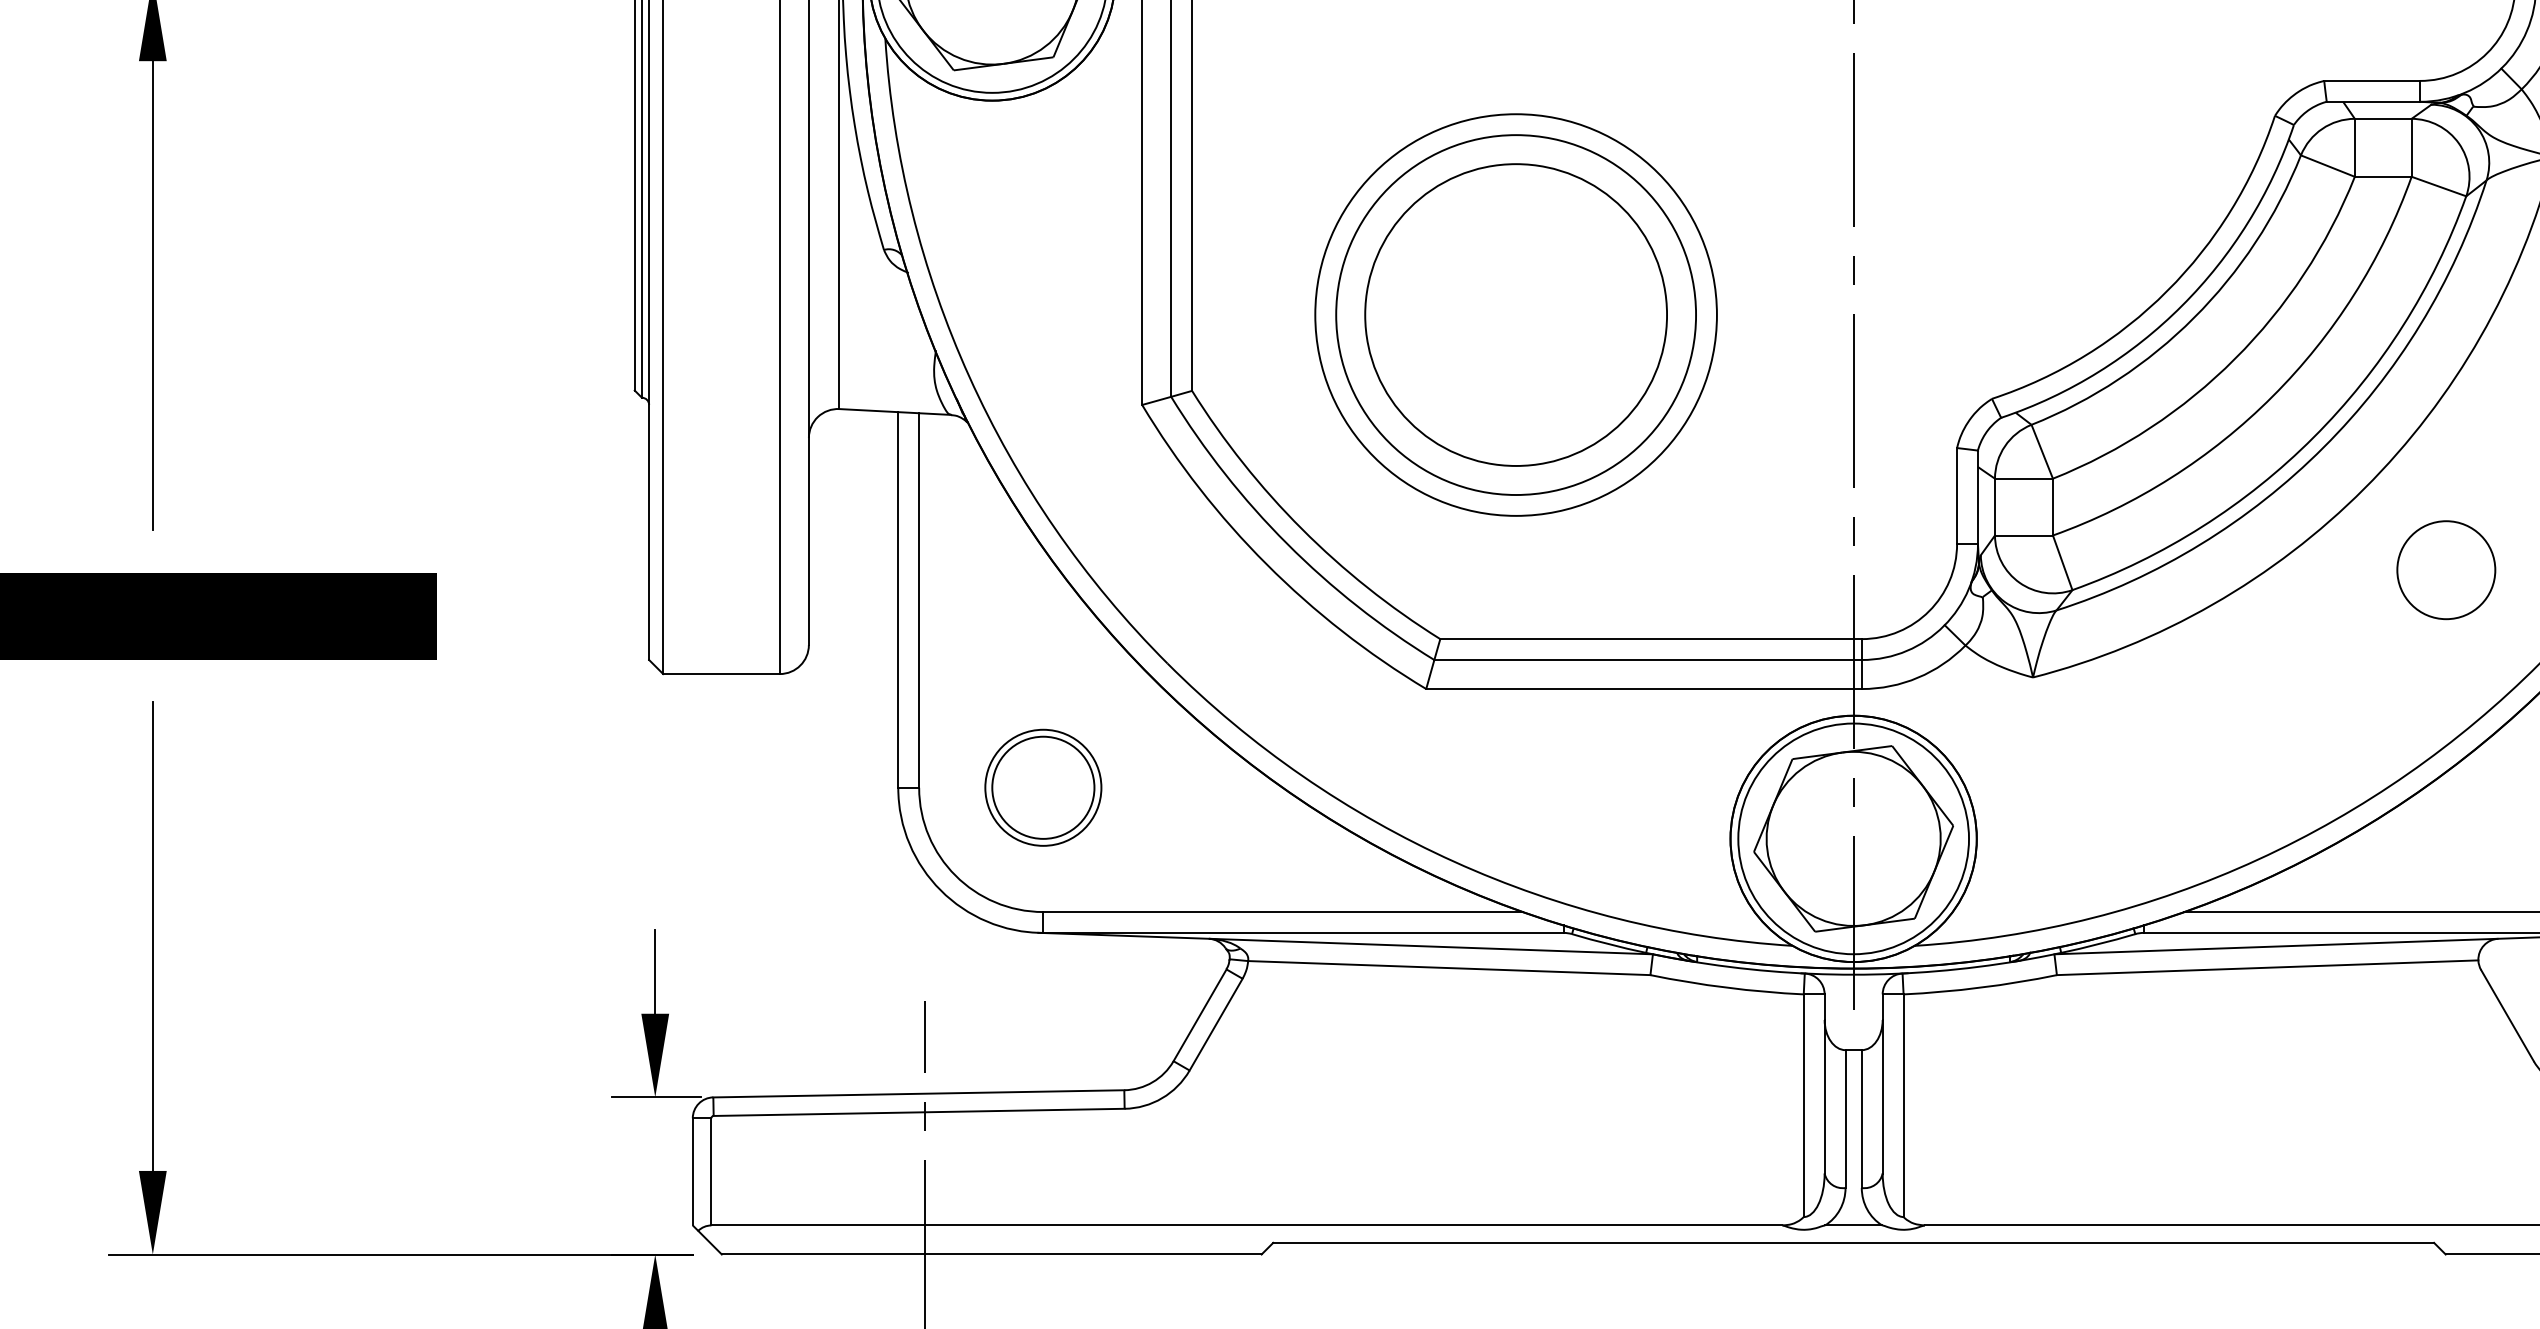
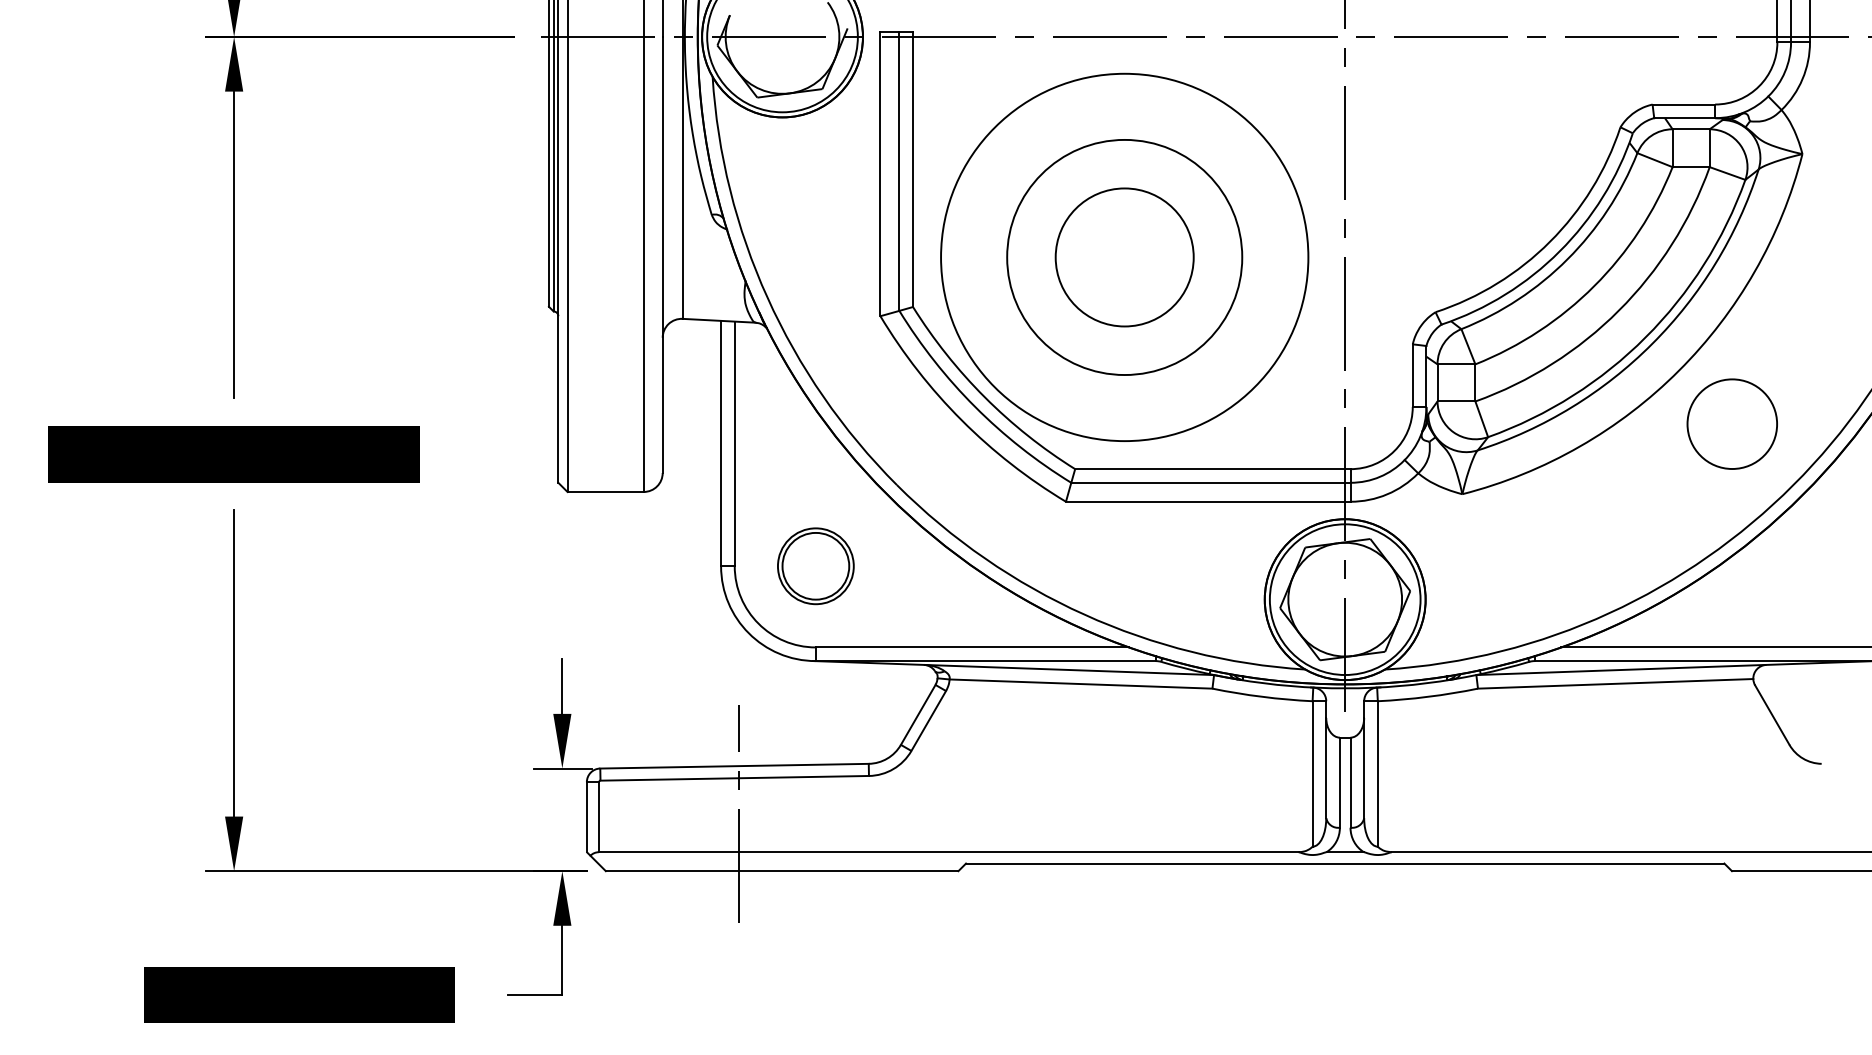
circle: (1515, 315) -> (1124, 257), size x0.7
circle: (1515, 315) -> (1124, 257), size x1.4
circle: (2446, 569) -> (1732, 423), size x1.4

